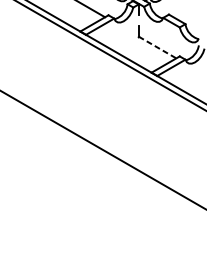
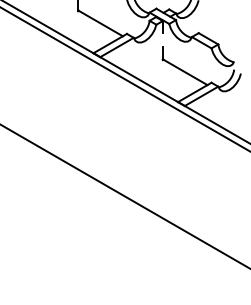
line: (157, 47) -> (185, 72), dashed -> solid

